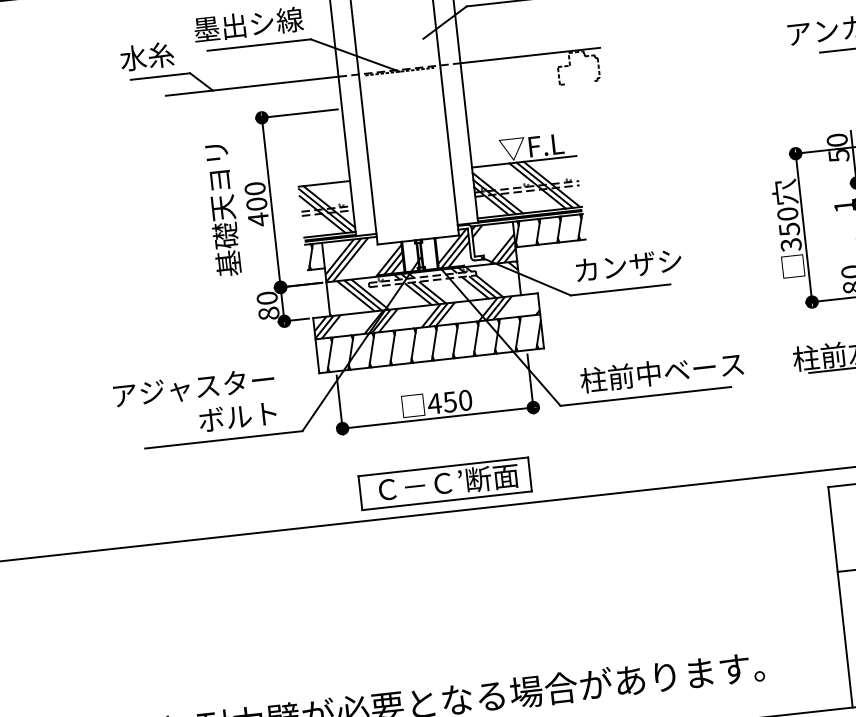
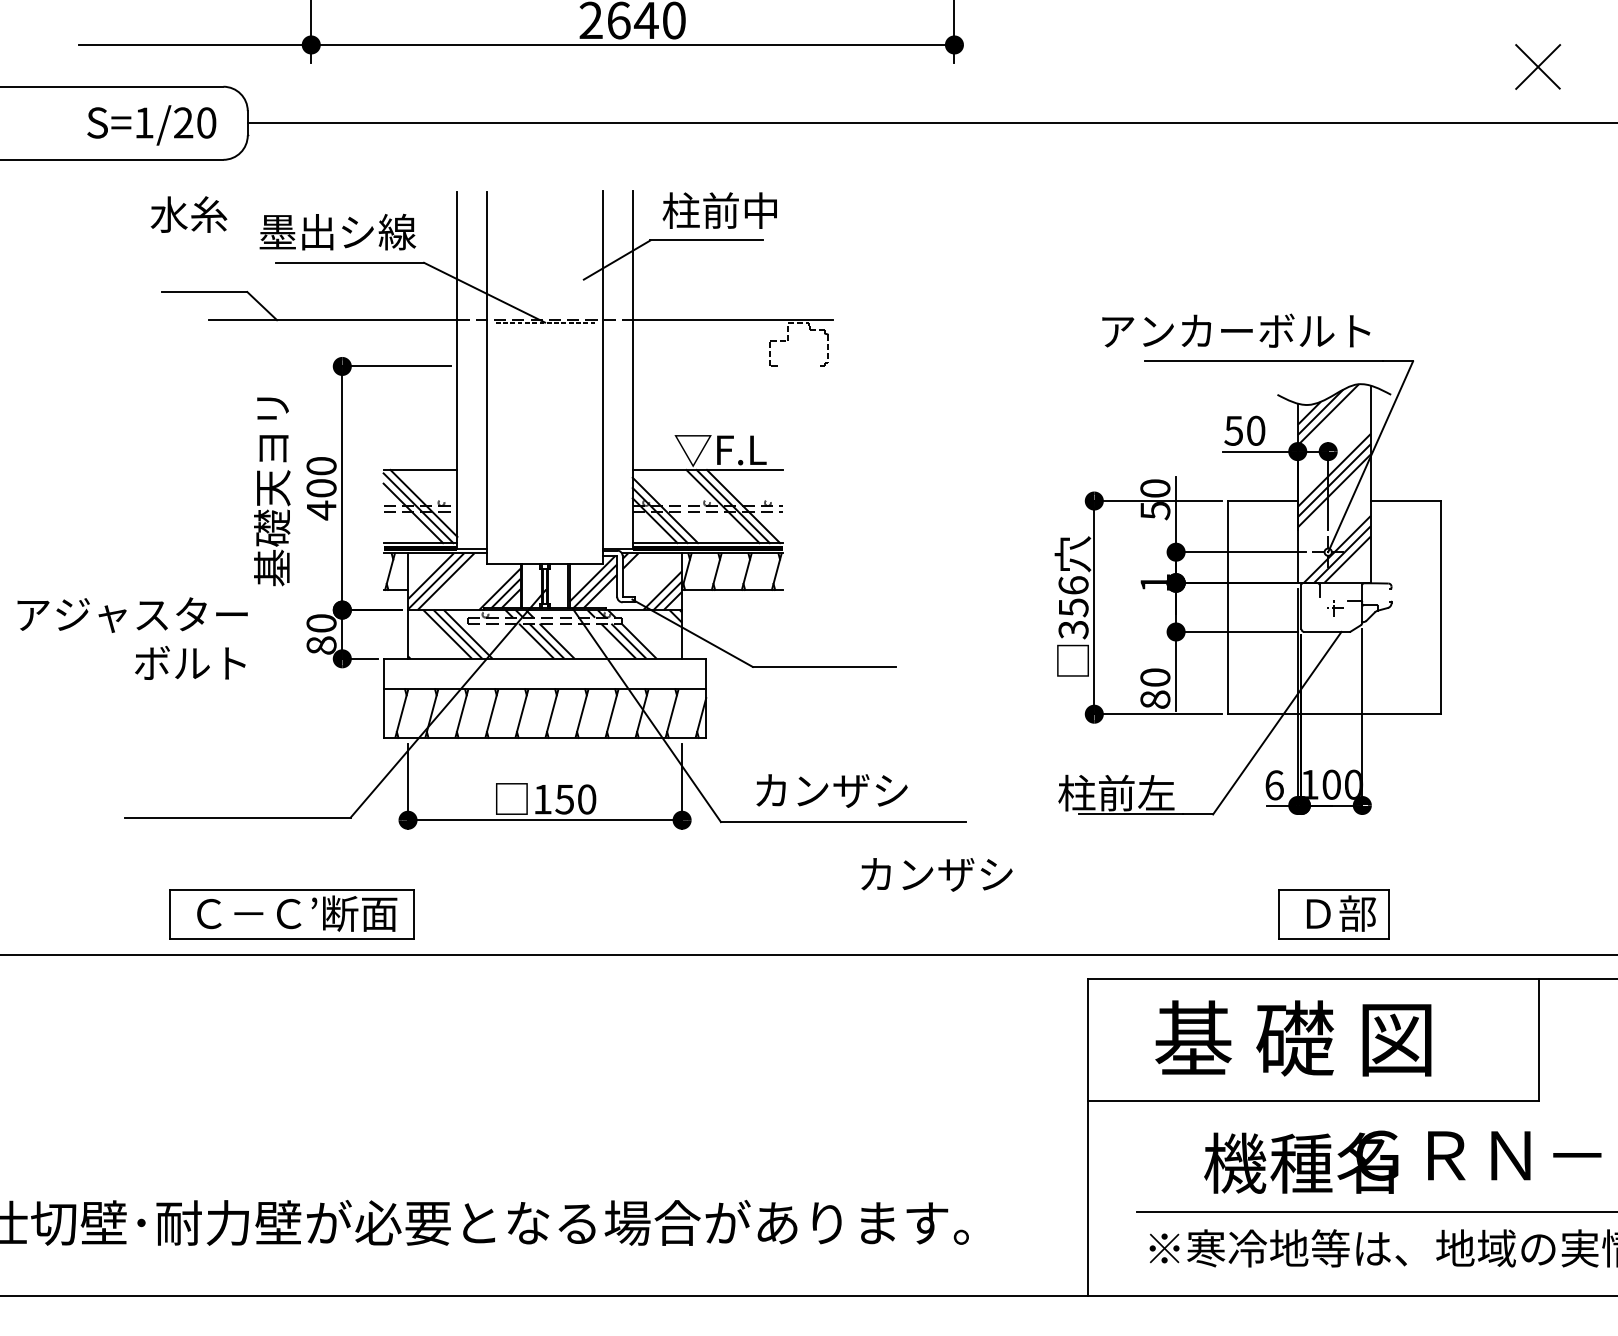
text: (146, 56) -> (188, 214), moved
text: (787, 214) -> (1073, 585), 350 -> 356
text: (628, 265) -> (936, 874), moved
hatch: (426, 315) -> (544, 673), removed
text: (661, 372) -> (869, 790), 柱前中ベース -> カンザシ
text: (434, 403) -> (542, 799), 450 -> 150
text: (195, 404) -> (132, 638), moved
part: (444, 483) -> (291, 914), moved

